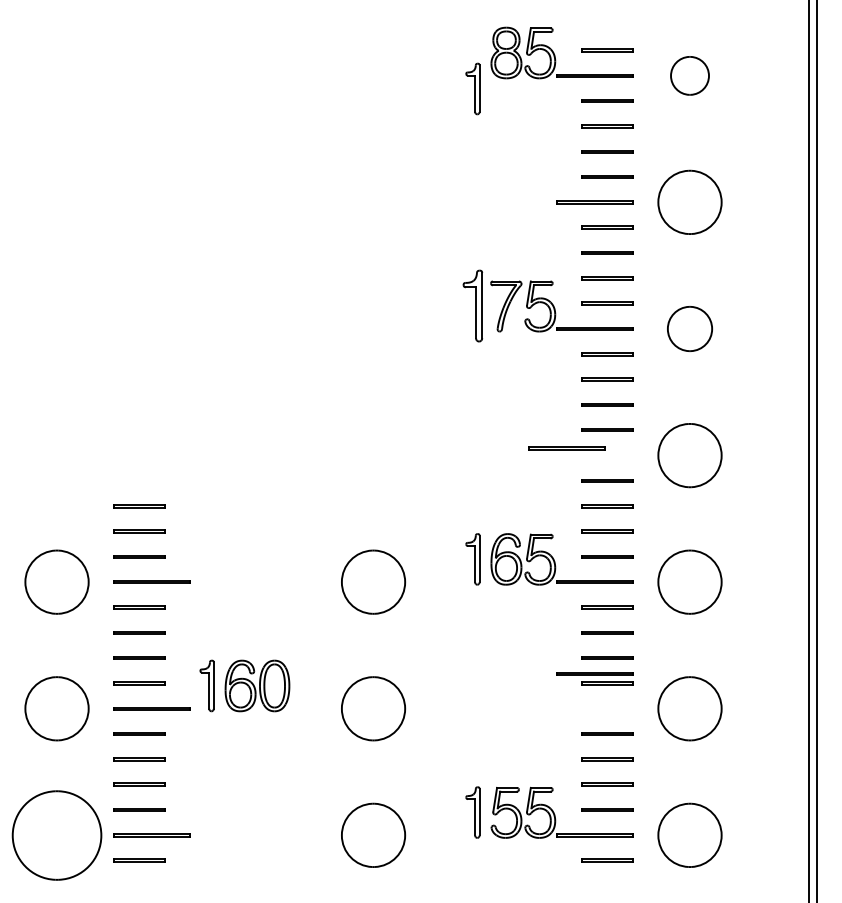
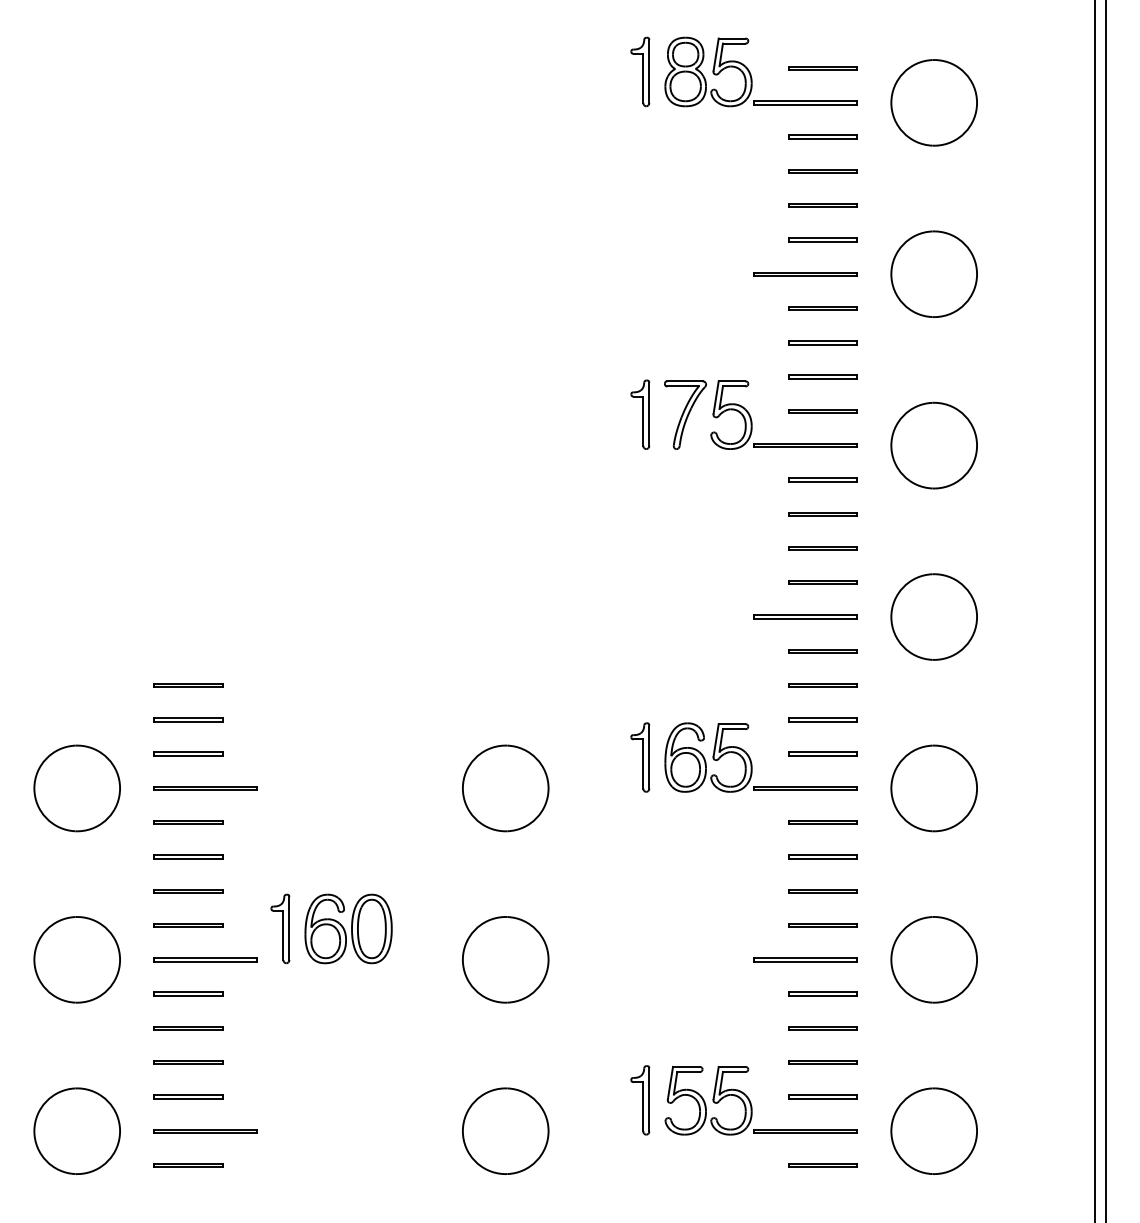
part: (689, 75) -> (933, 102), size x1.67
part: (472, 88) -> (639, 71), moved
part: (472, 306) -> (639, 415), size x0.71
part: (689, 328) -> (933, 444), size x1.43
line: (566, 447) -> (804, 615), moved
line: (594, 673) -> (804, 959), moved
part: (56, 834) -> (76, 1130), size x0.71

